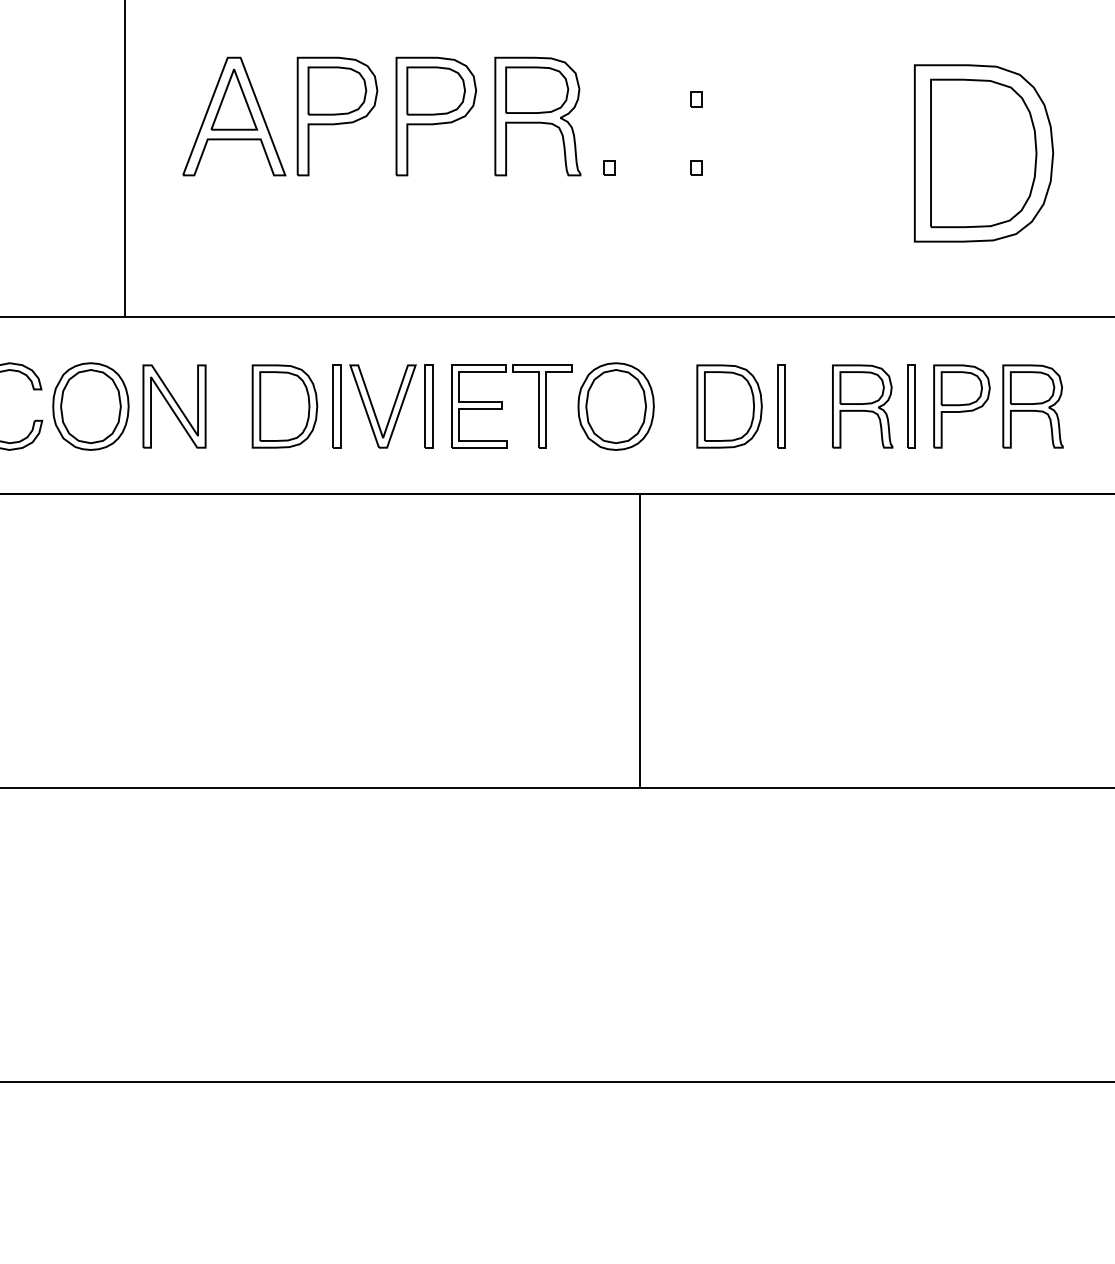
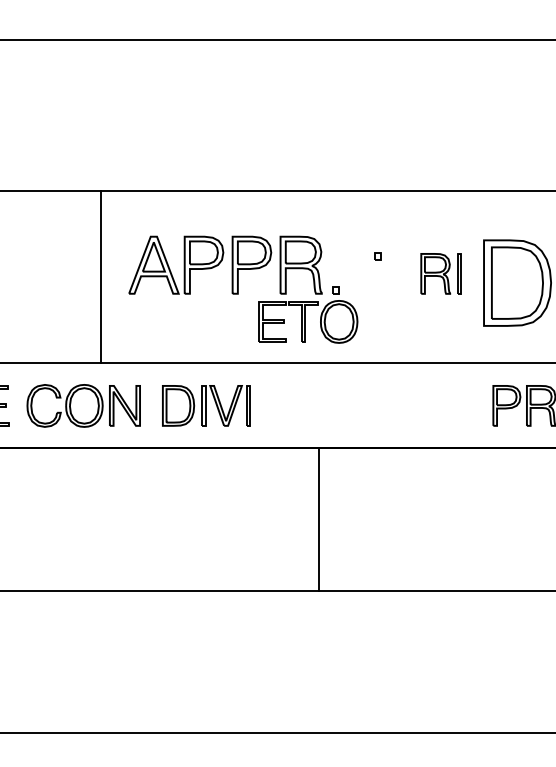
part: (695, 168) -> (377, 290), removed
part: (552, 405) -> (308, 321), moved
part: (740, 405) -> (399, 405), removed
part: (872, 405) -> (440, 273), moved
line: (639, 640) -> (318, 519), moved

